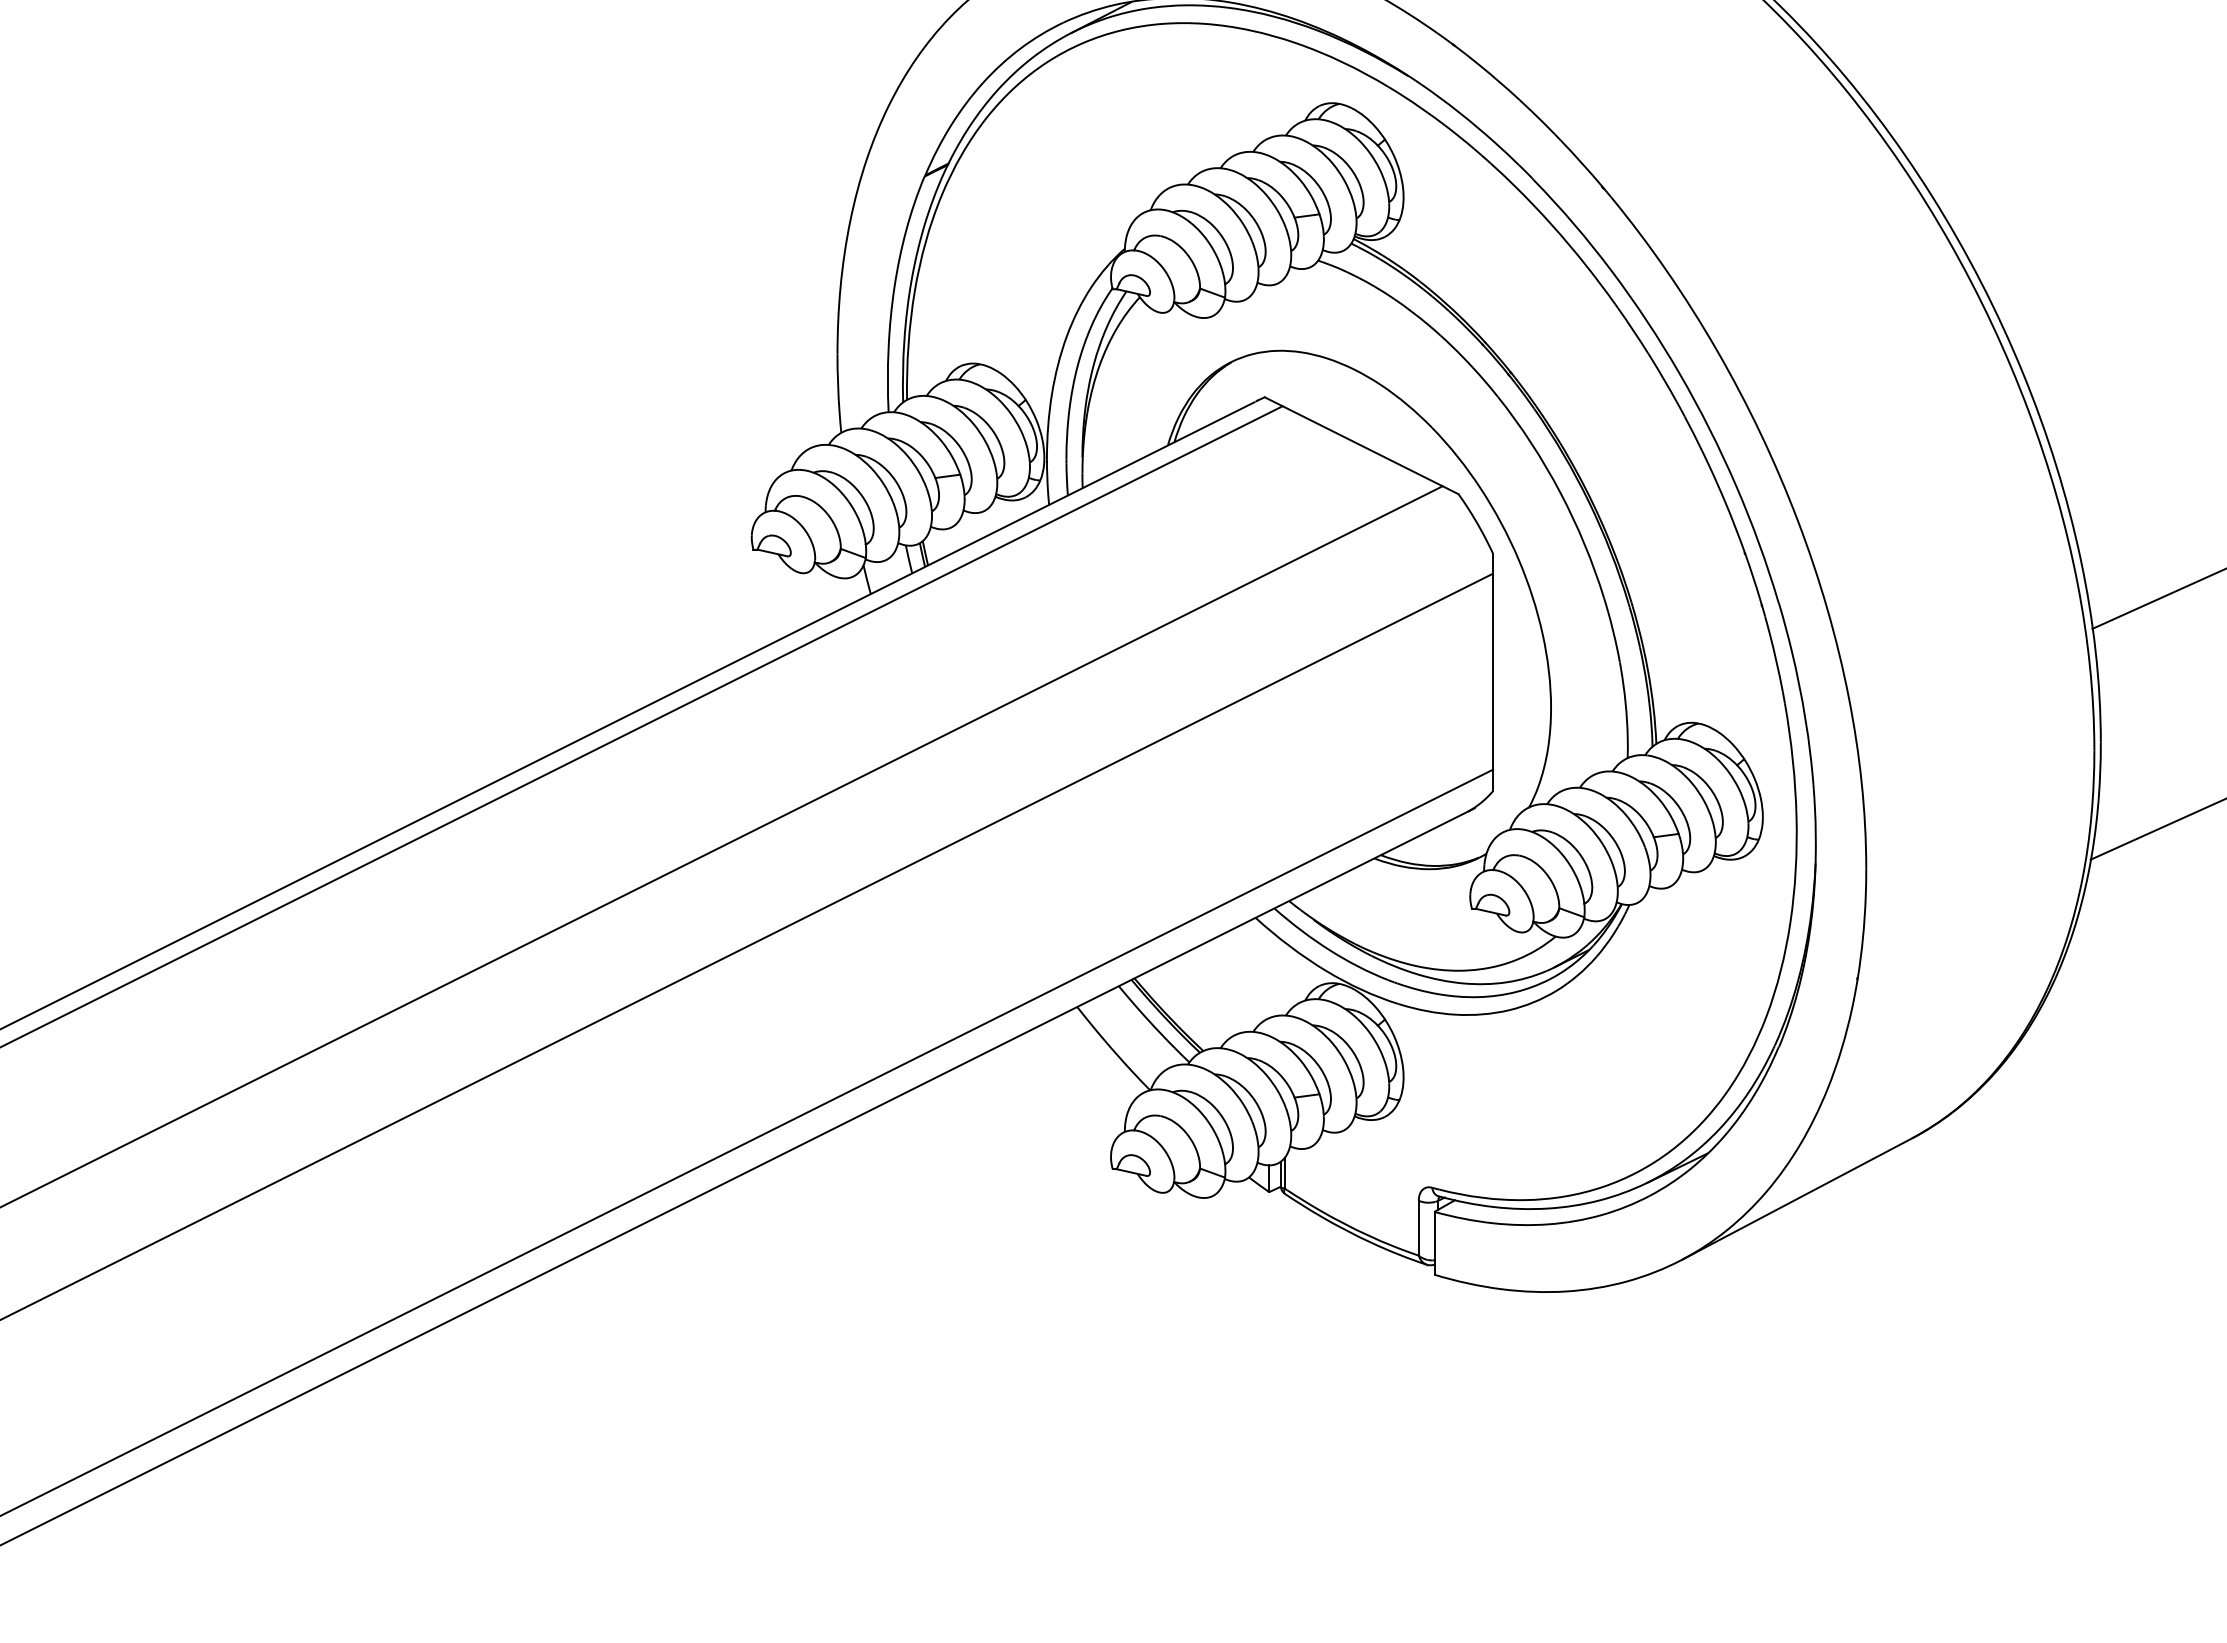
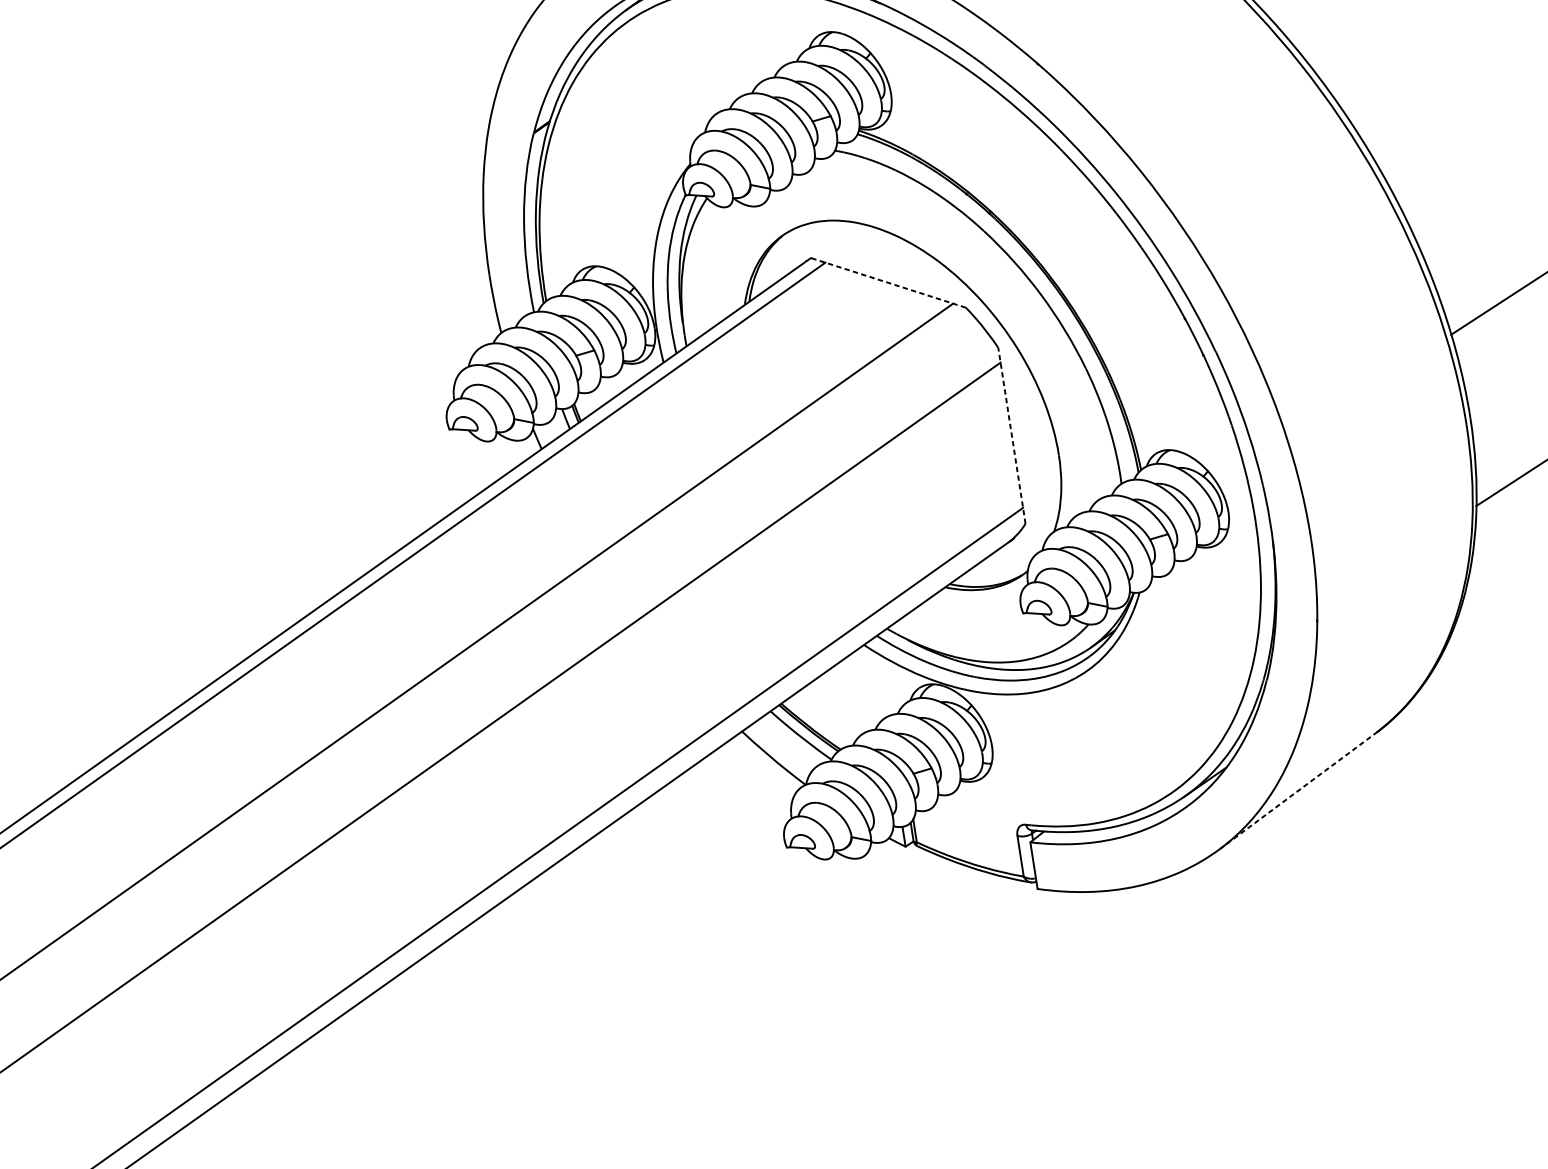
line: (1361, 445) -> (888, 282), solid -> dashed
line: (1493, 672) -> (1012, 435), solid -> dashed
line: (1797, 1198) -> (1297, 790), solid -> dashed

